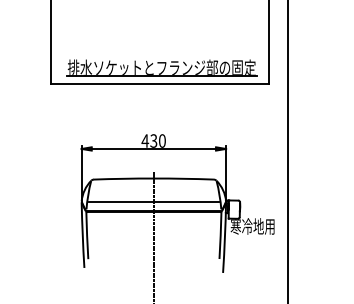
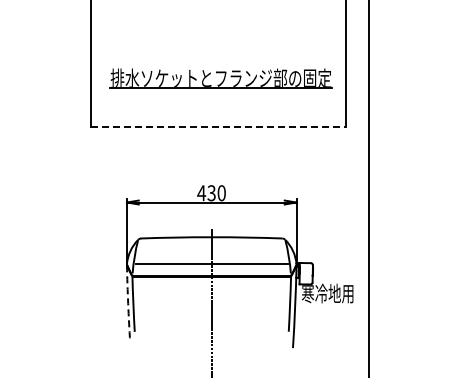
part: (161, 68) -> (220, 78), moved
line: (159, 84) -> (218, 126), solid -> dashed
arc: (82, 234) -> (128, 303), solid -> dashed

